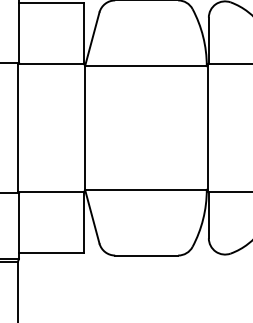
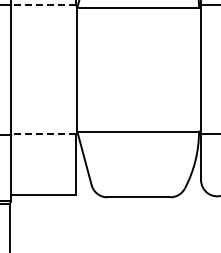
line: (51, 63) -> (43, 5), solid -> dashed
line: (51, 192) -> (43, 134), solid -> dashed

